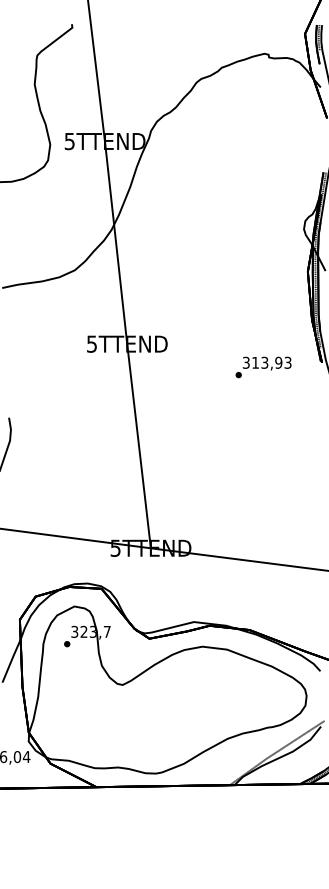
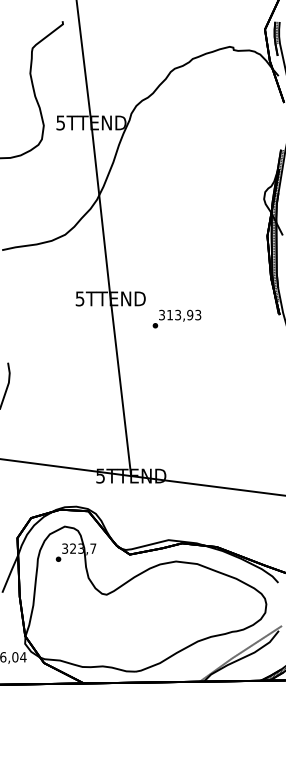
text: (262, 366) -> (176, 318), moved

